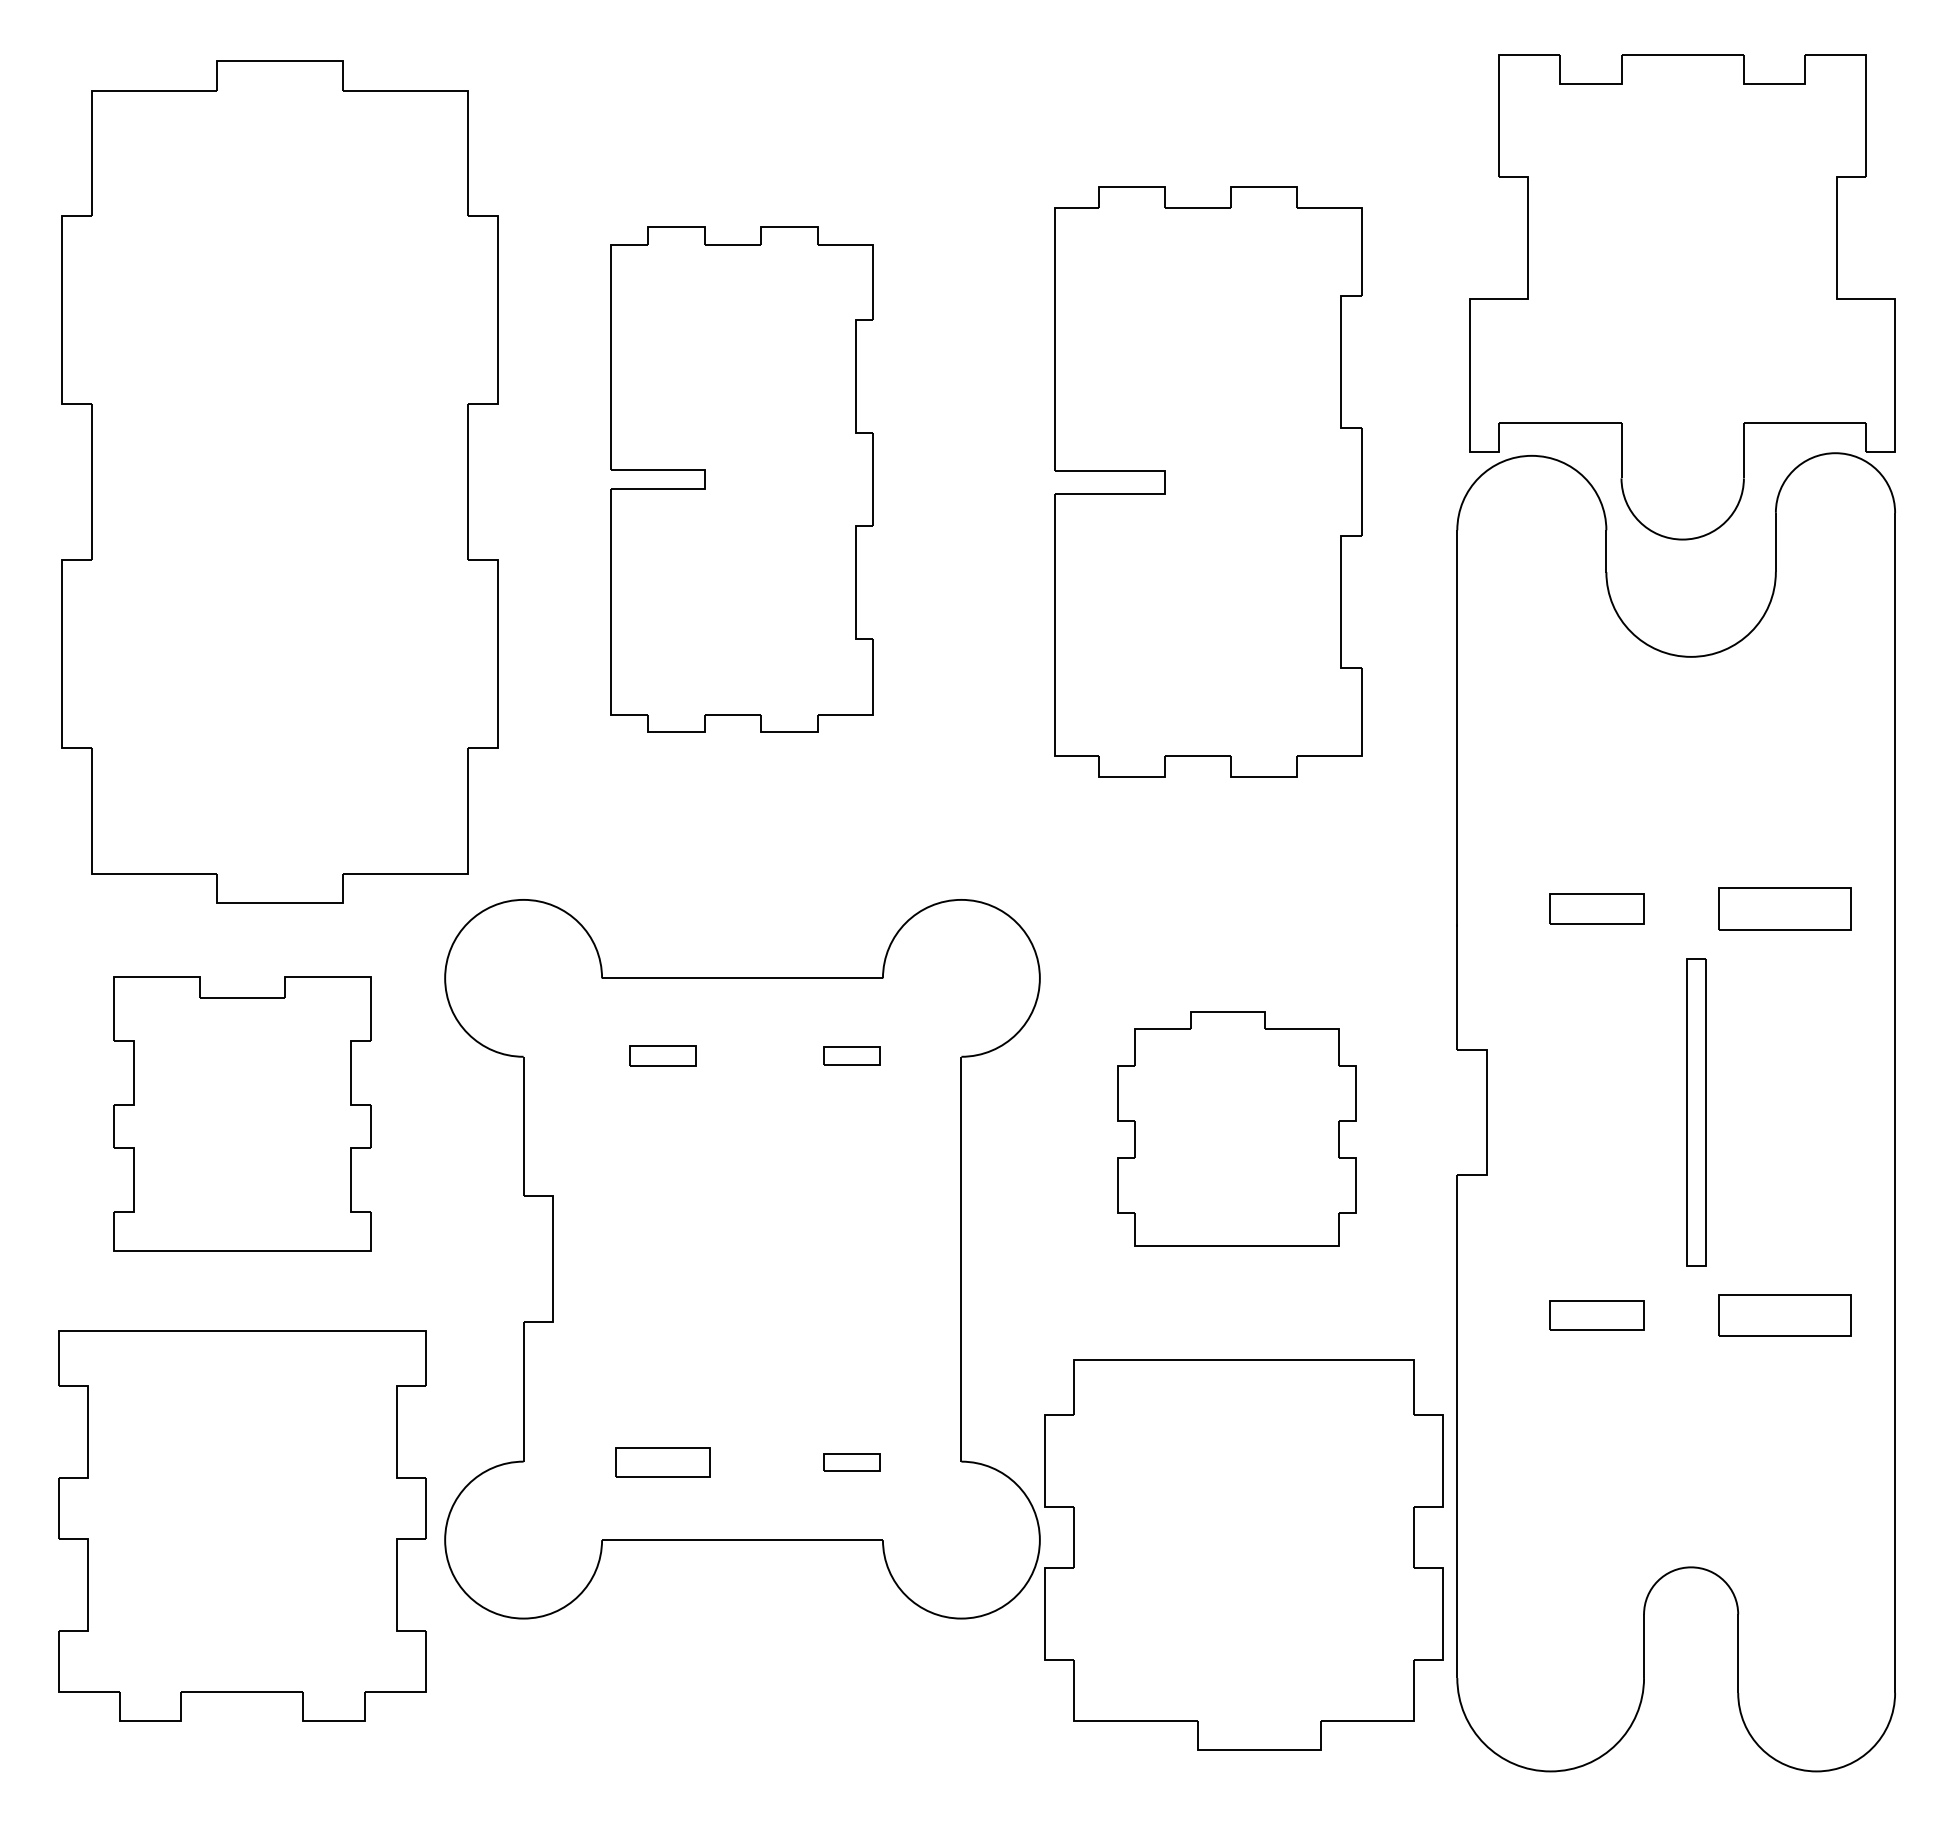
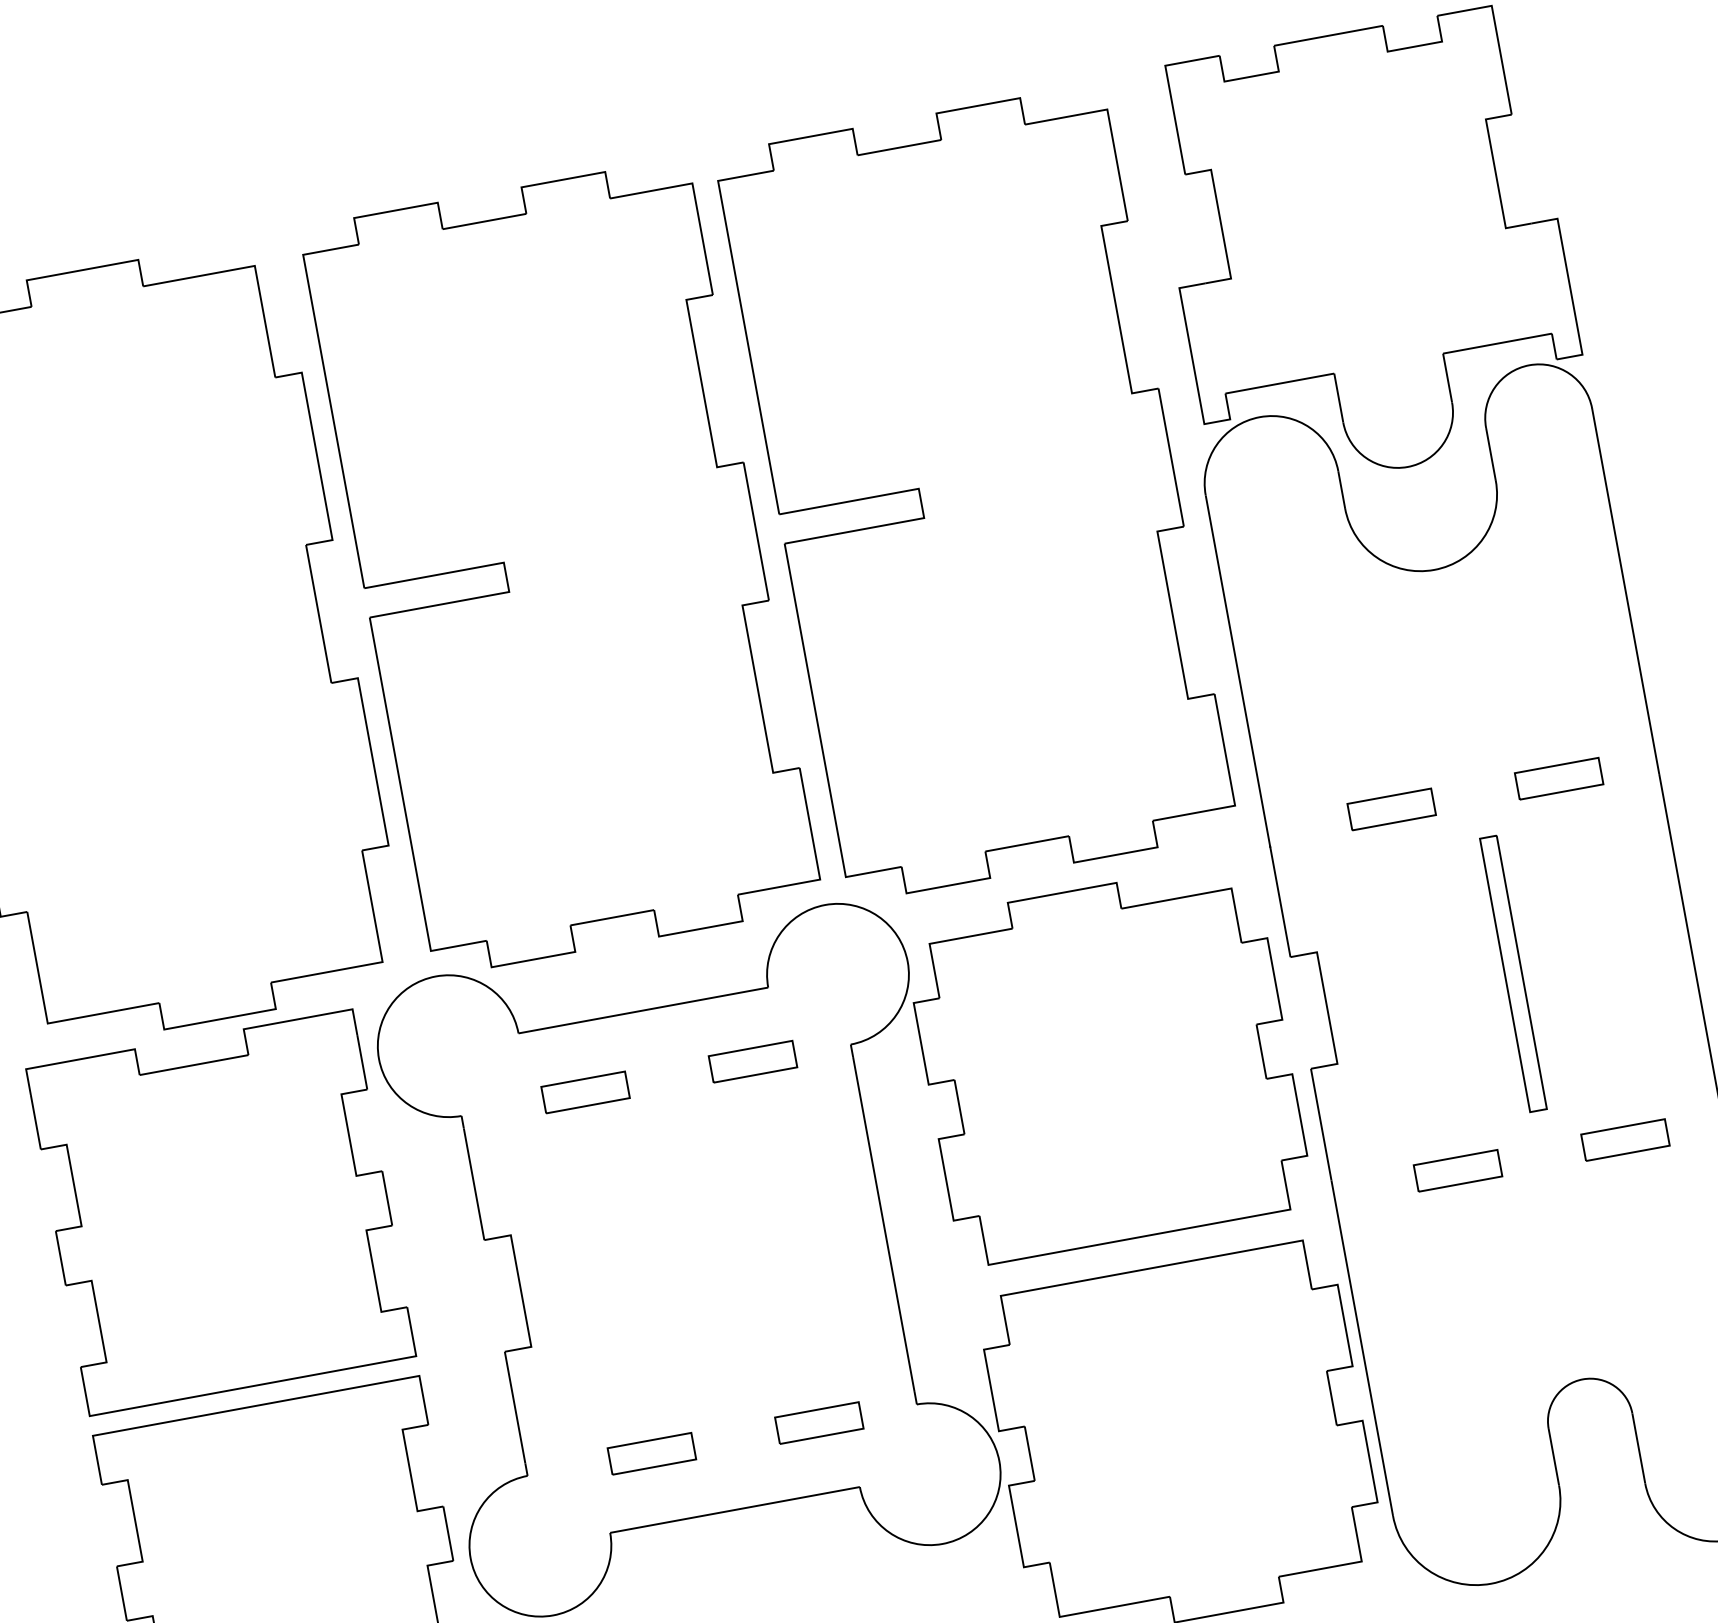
part: (741, 479) -> (561, 567), size x1.67
part: (1207, 481) -> (975, 492), size x1.43
part: (1784, 908) -> (1558, 778), size x0.71
part: (662, 1055) -> (584, 1092), size x1.43
part: (851, 1055) -> (752, 1061), size x1.67
part: (242, 1113) -> (220, 1212), size x1.43
part: (1236, 1128) -> (1107, 1063), size x1.67
part: (1784, 1315) -> (1624, 1140), size x0.71
part: (851, 1462) -> (819, 1423), size x1.67

